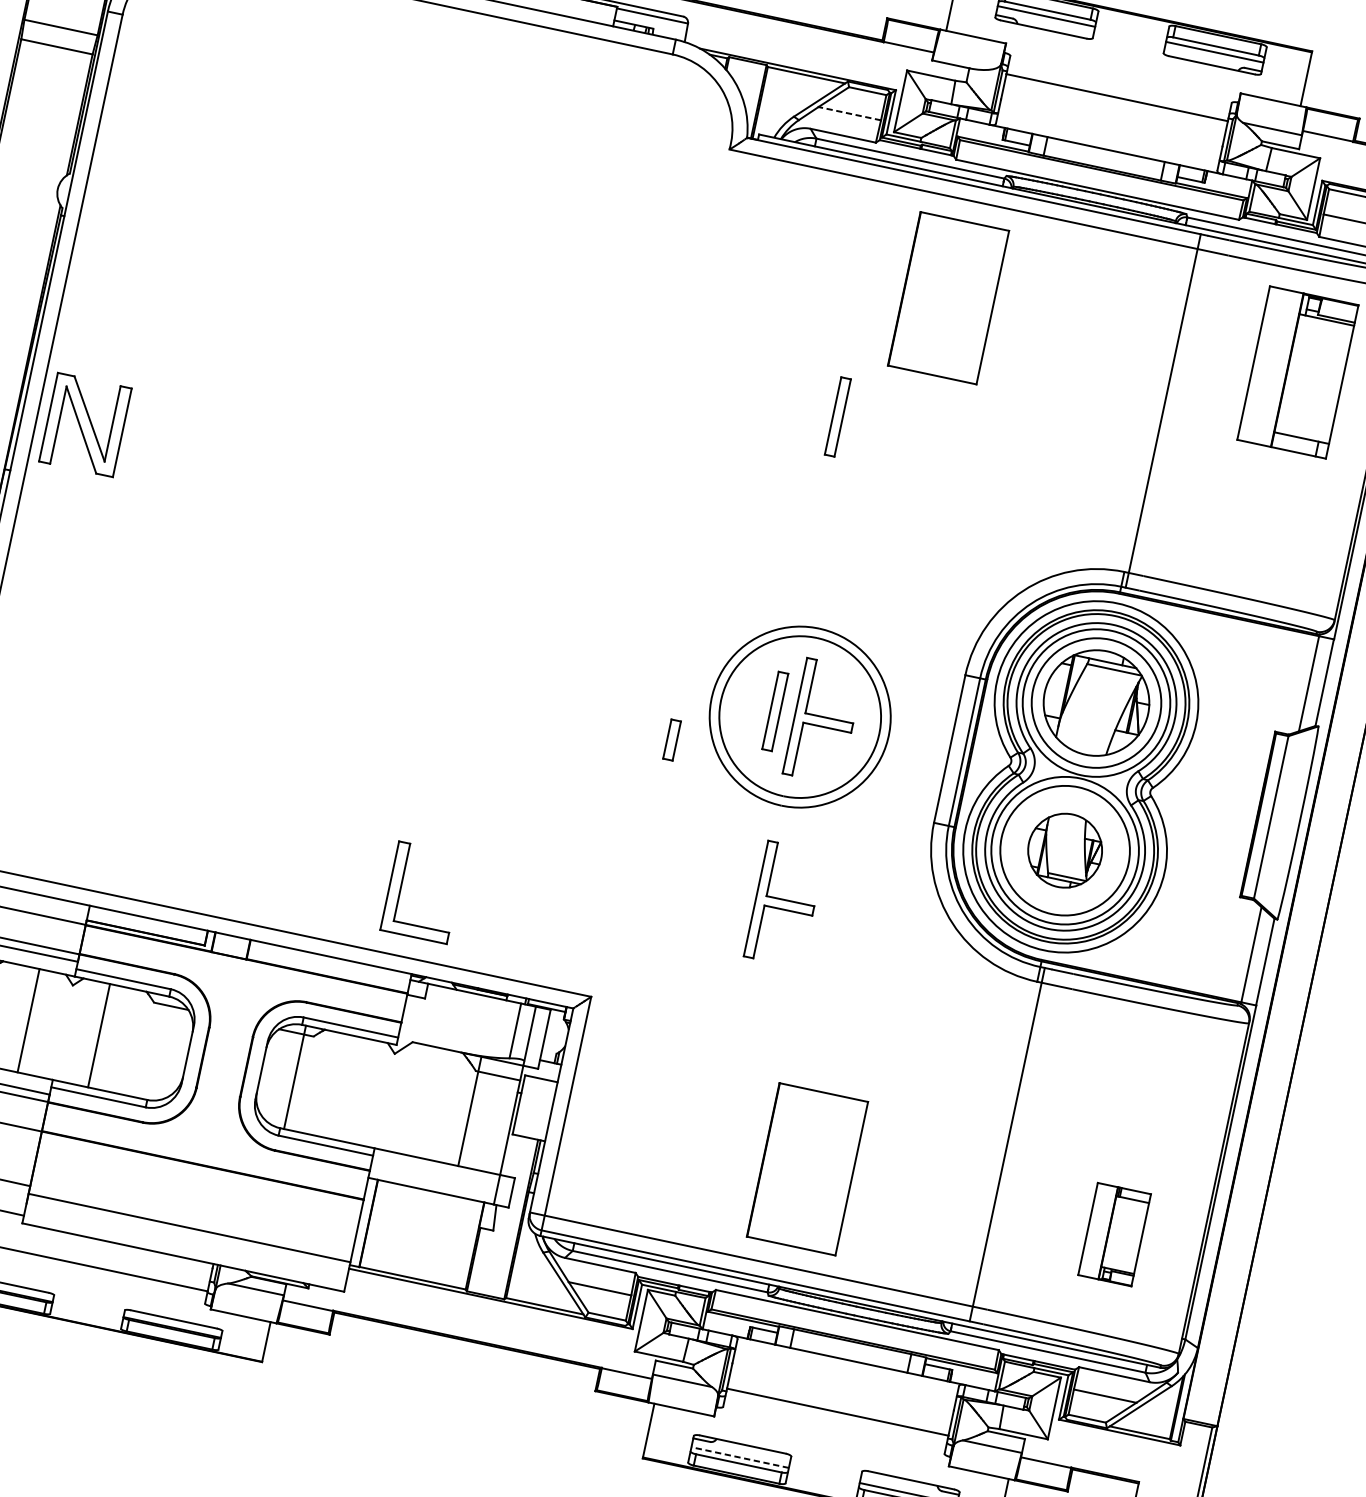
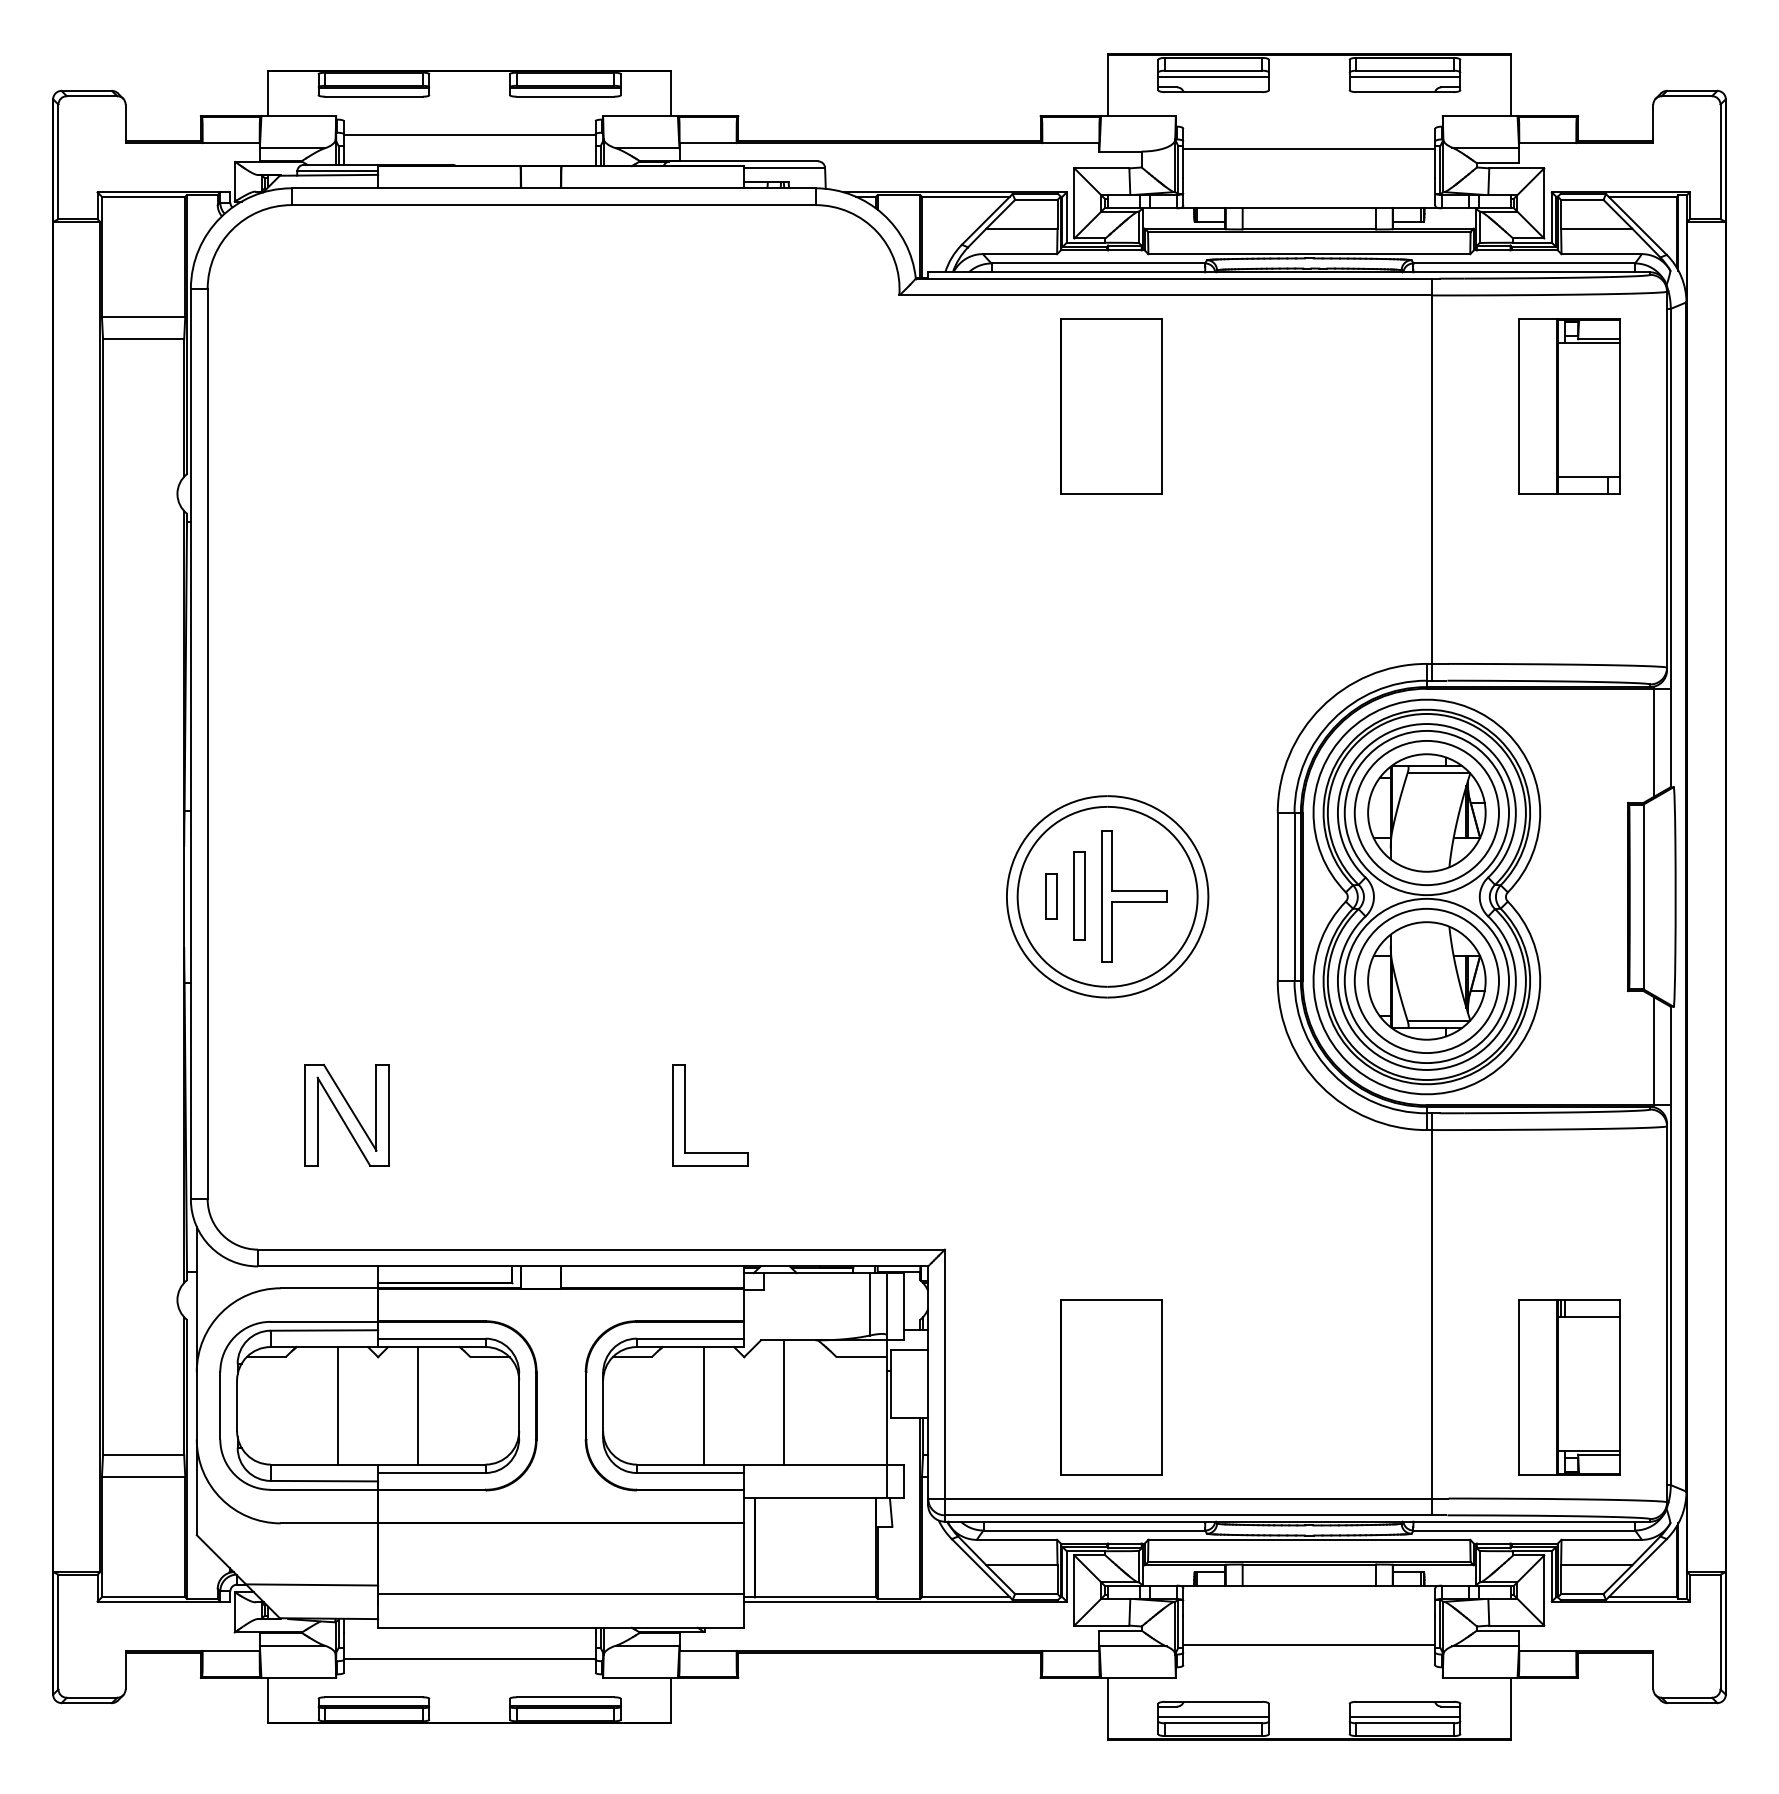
line: (849, 113) -> (1021, 228), dashed -> solid
part: (948, 298) -> (1111, 406), moved
part: (838, 416) -> (1079, 560), removed
part: (85, 424) -> (346, 1114), moved
part: (672, 740) -> (1051, 896), moved
part: (1064, 850) -> (1426, 980), size x1.43
part: (400, 888) -> (685, 1115), moved
part: (785, 904) -> (1134, 1104), removed
line: (295, 1077) -> (704, 1405), moved
line: (470, 1111) -> (784, 1402), moved
part: (807, 1169) -> (1111, 1387), moved
part: (1114, 1234) -> (1569, 1387), size x1.67
line: (740, 1457) -> (1213, 1716), dashed -> solid

